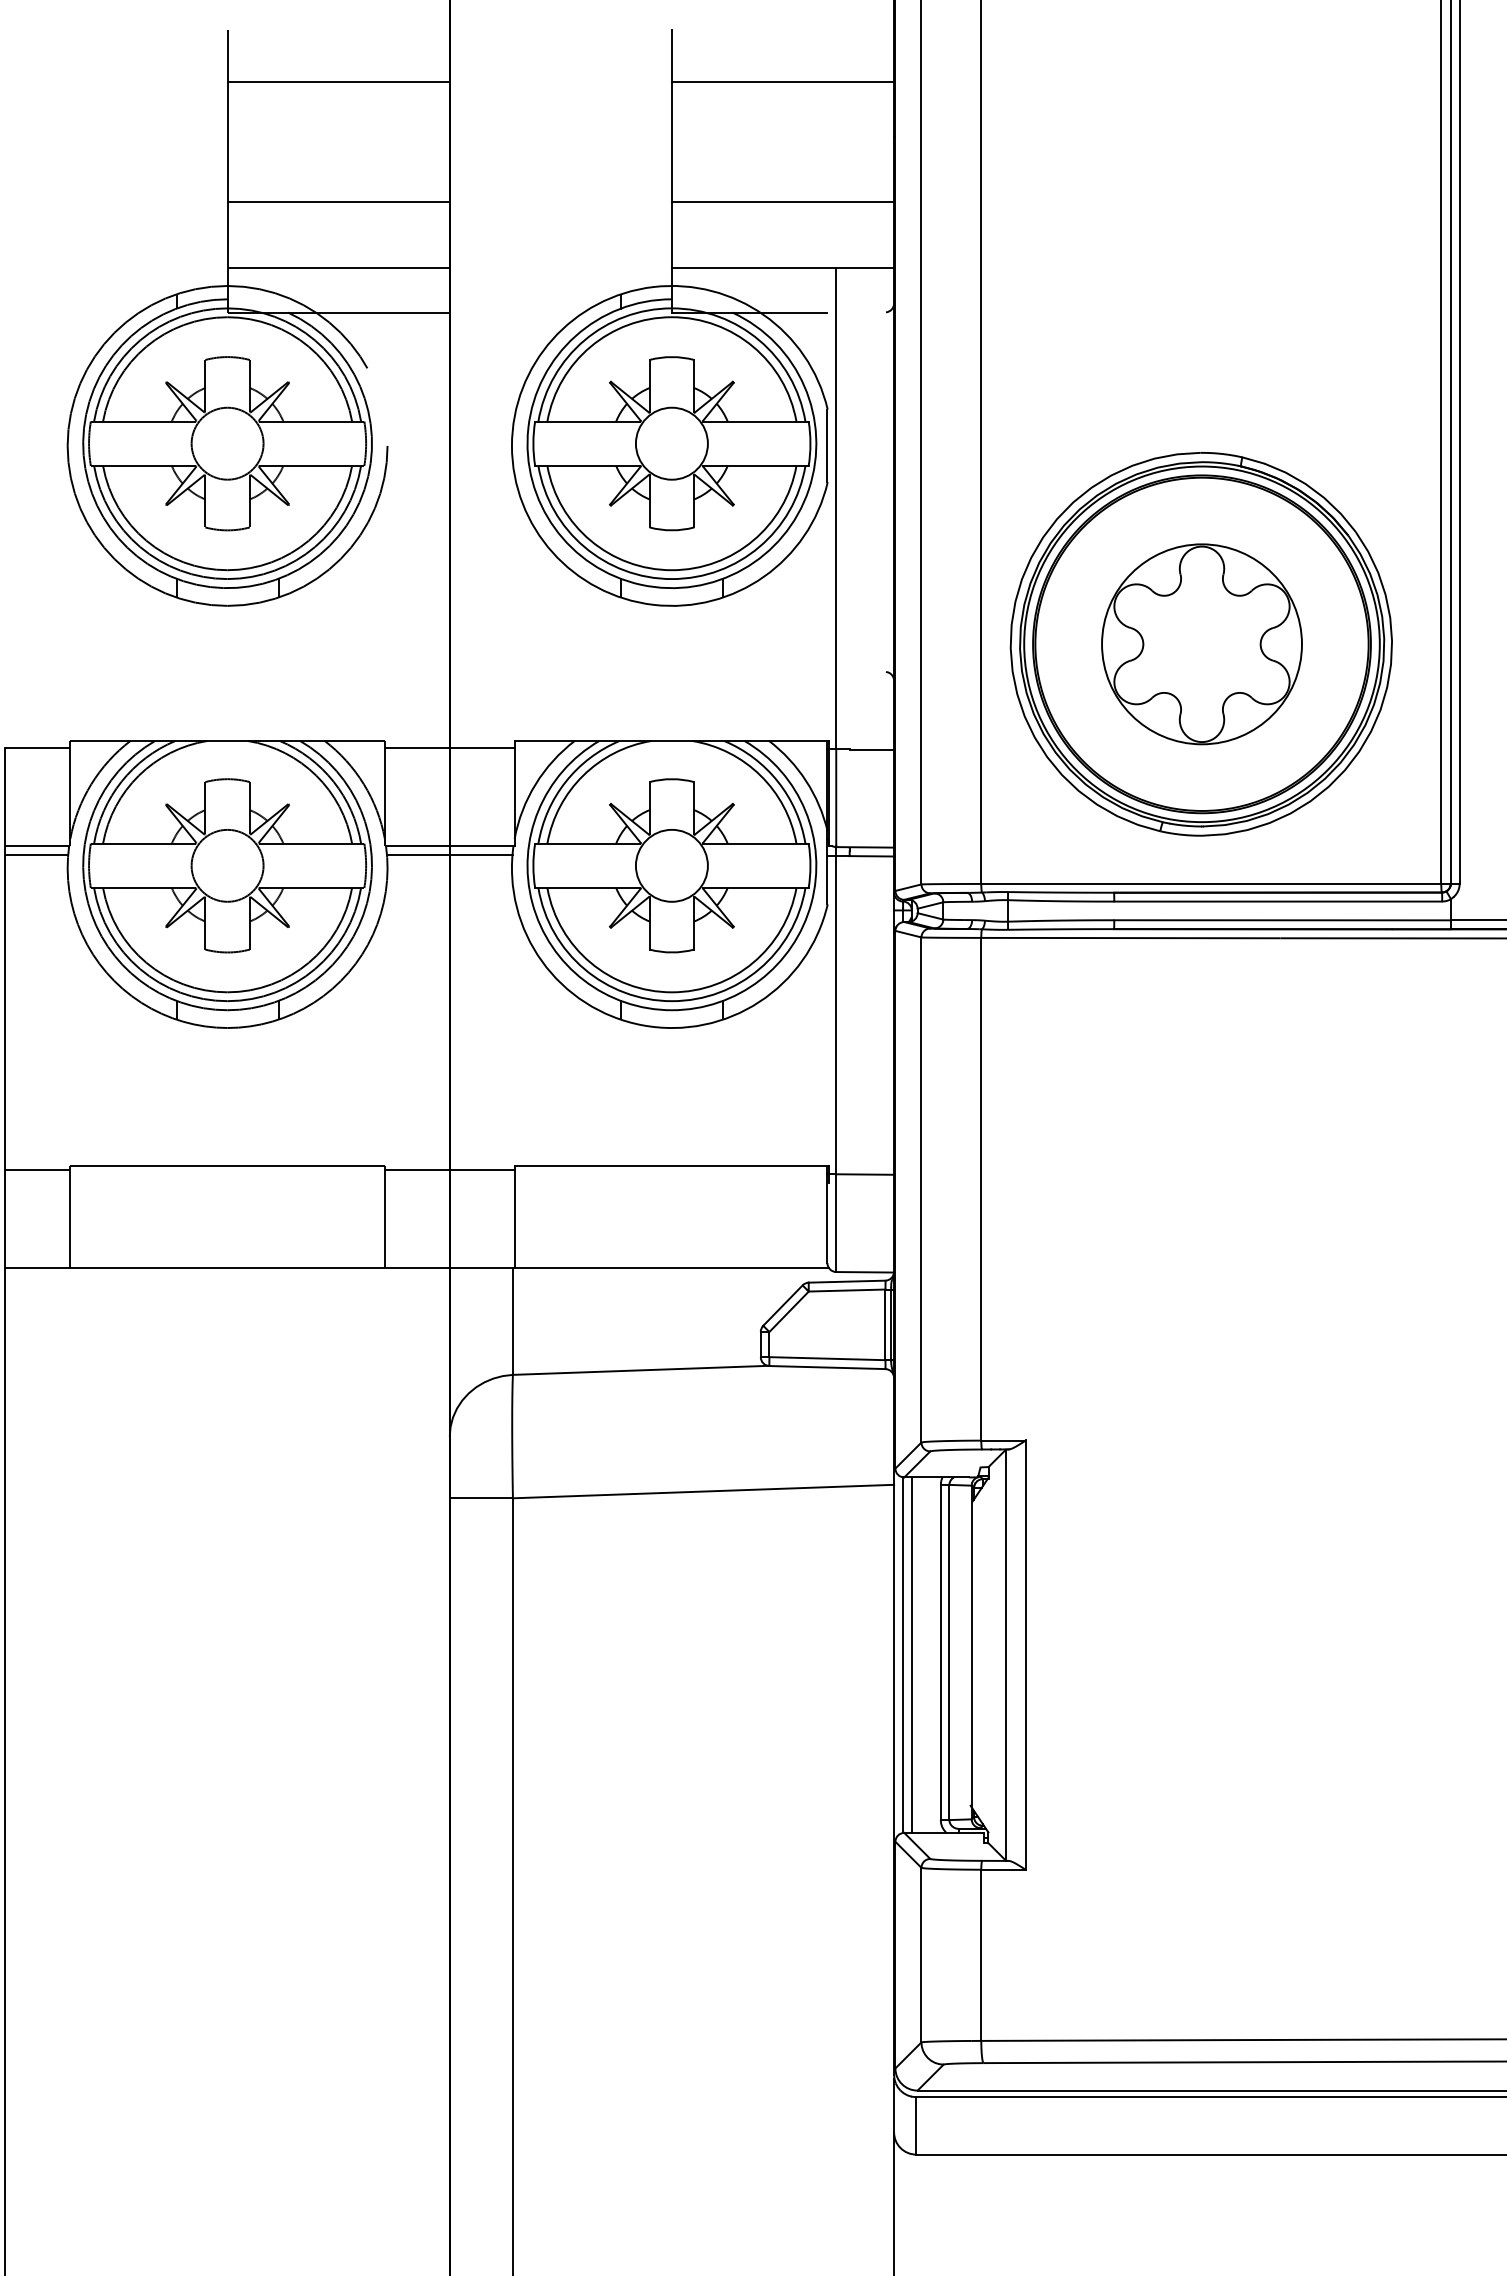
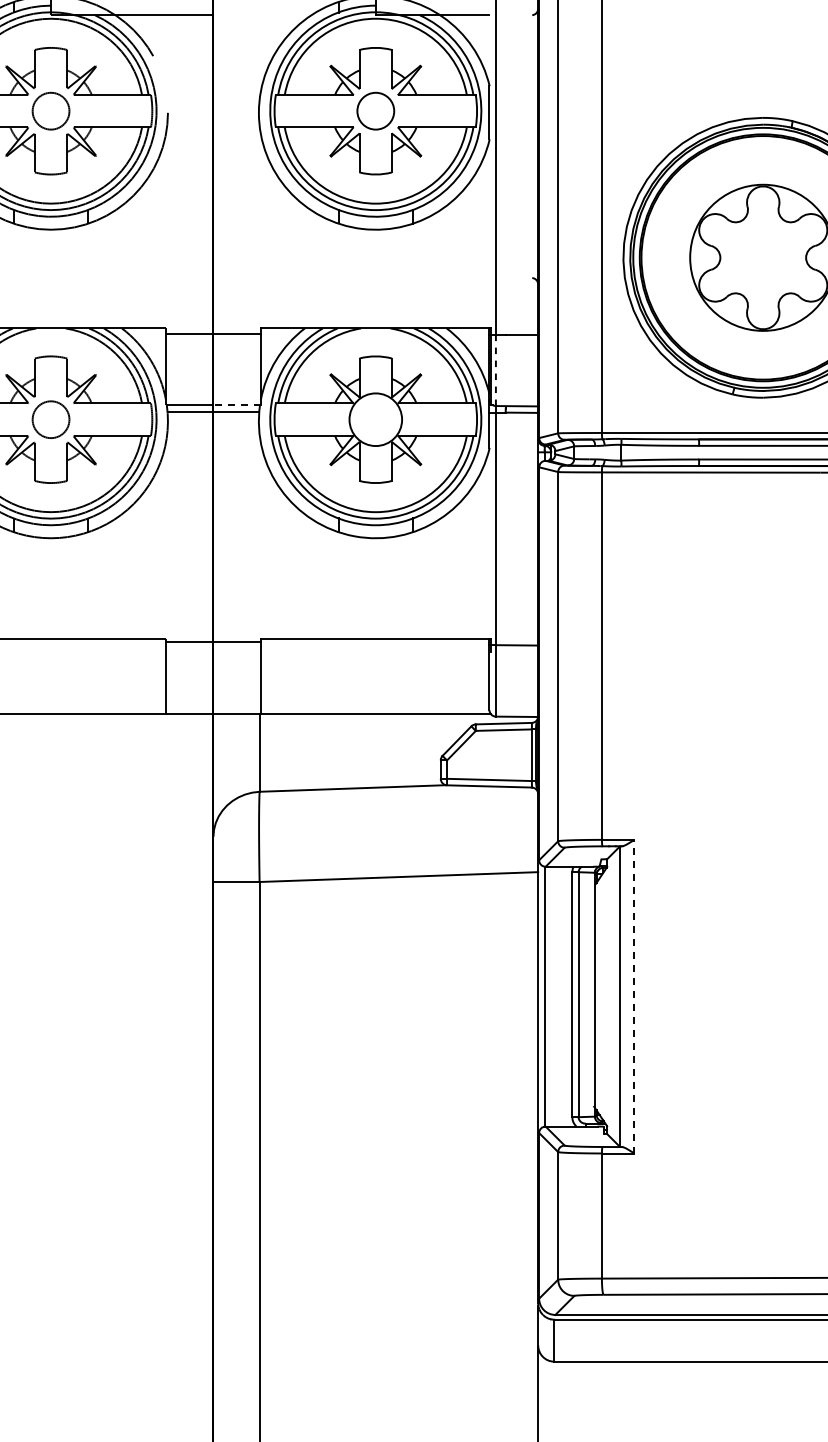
circle: (227, 443) -> (50, 111), size x0.7
circle: (671, 443) -> (375, 111), size x0.7
line: (836, 798) -> (496, 370), solid -> dashed
line: (481, 845) -> (236, 404), solid -> dashed
circle: (227, 865) -> (50, 419), size x0.7
line: (911, 1654) -> (550, 996), removed
line: (1025, 1655) -> (634, 996), solid -> dashed

